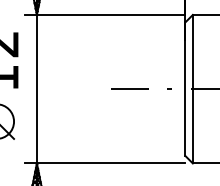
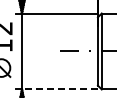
line: (110, 163) -> (59, 89), solid -> dashed

